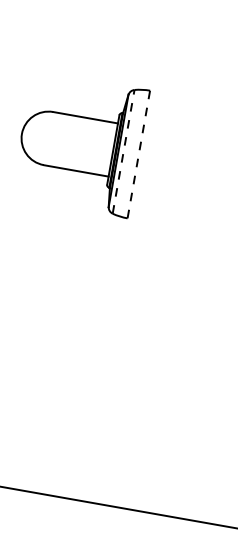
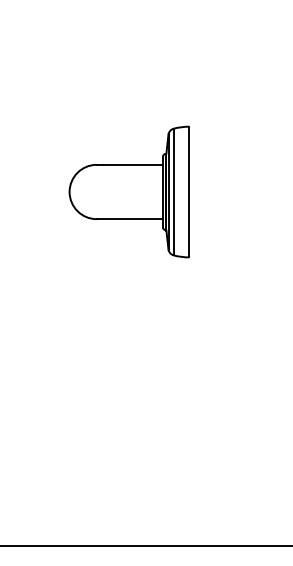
line: (123, 151) -> (173, 191), dashed -> solid
line: (139, 154) -> (189, 191), dashed -> solid

